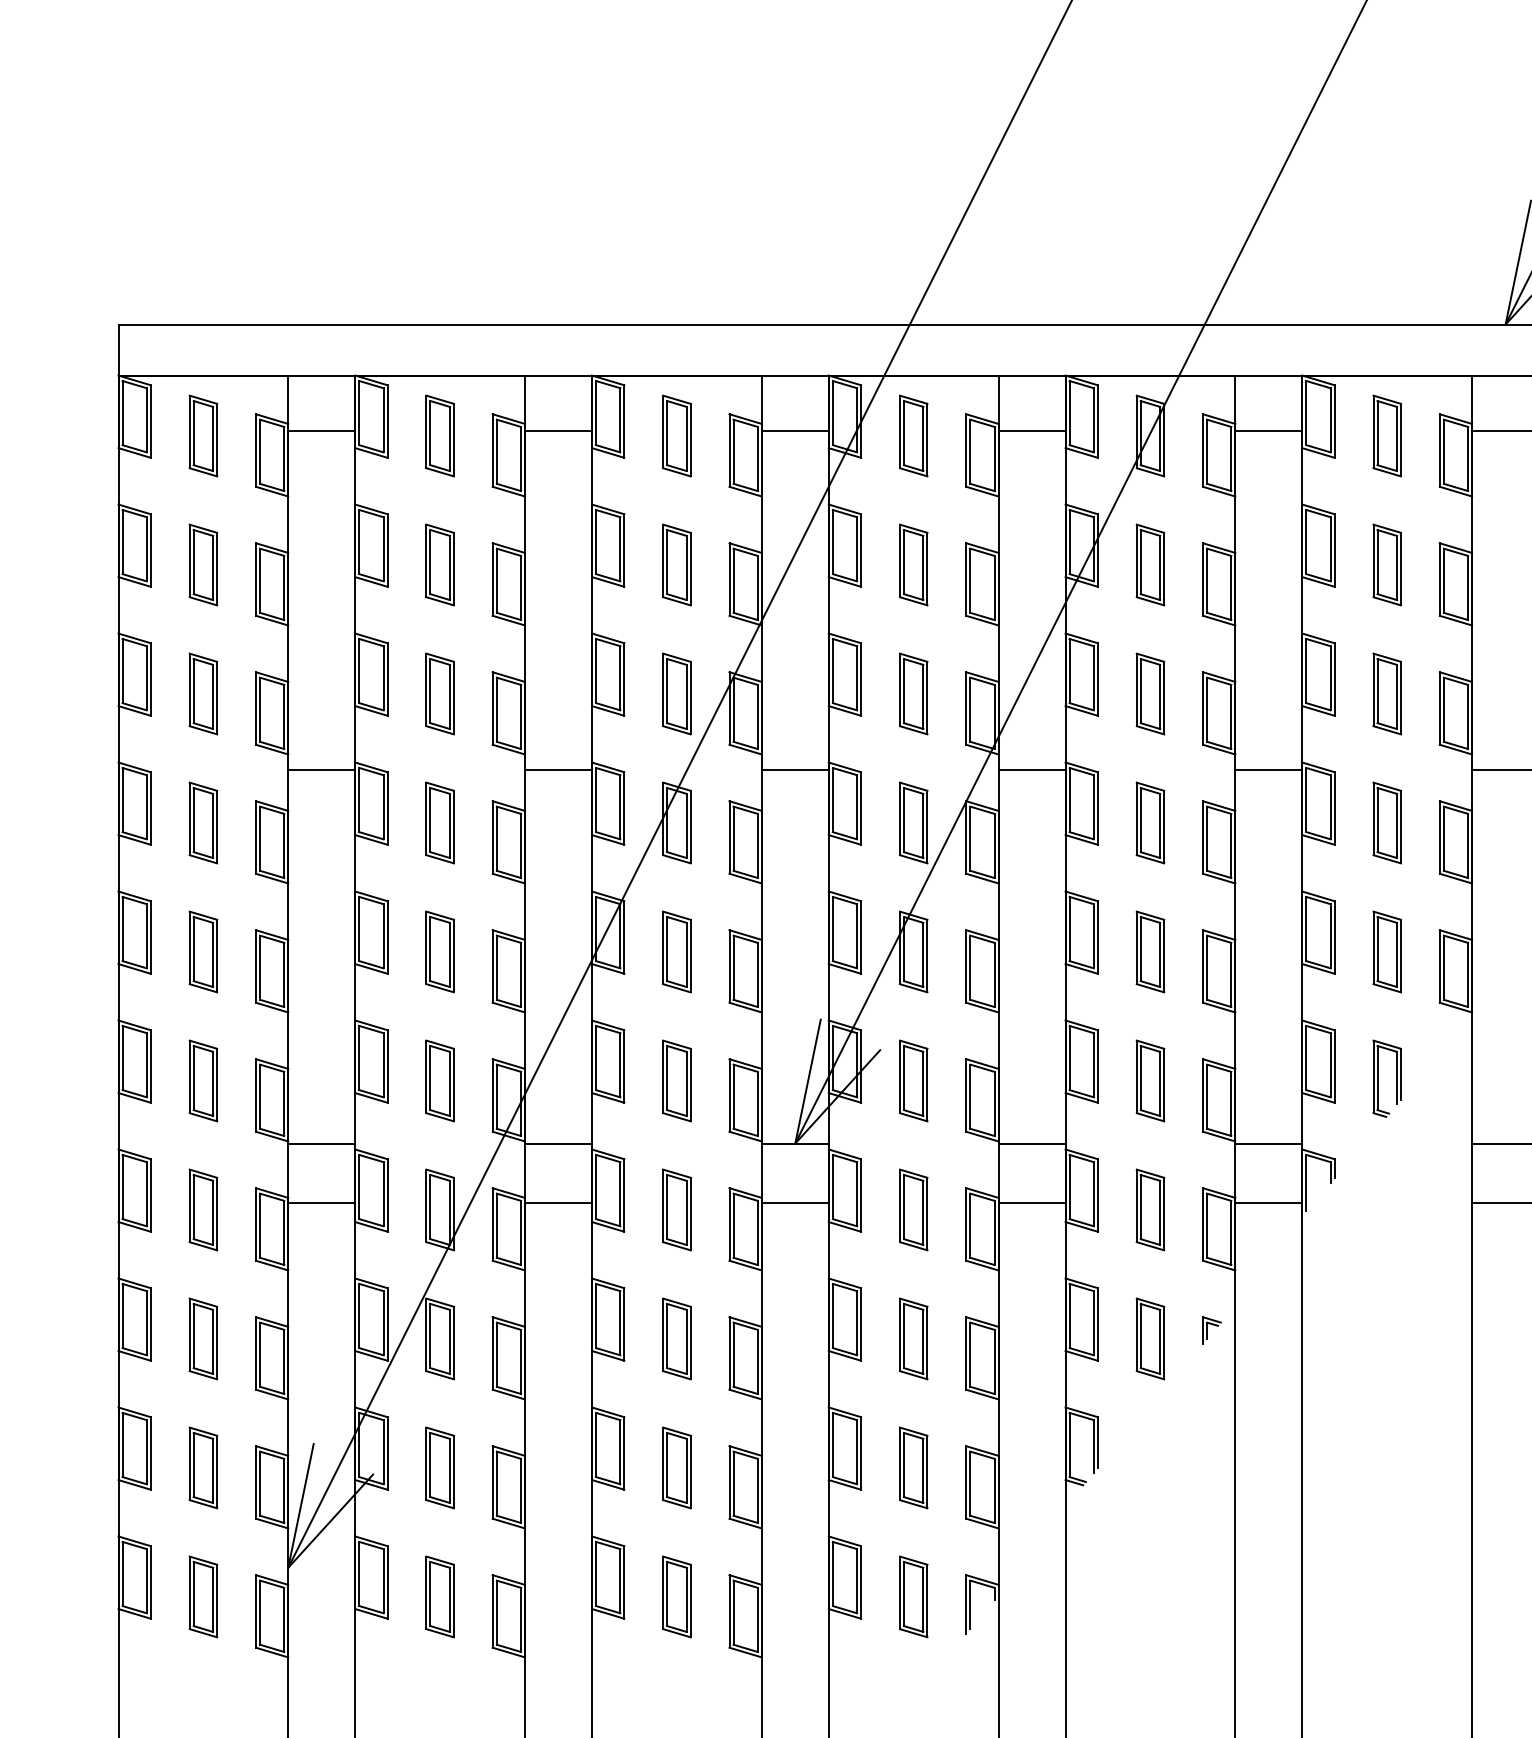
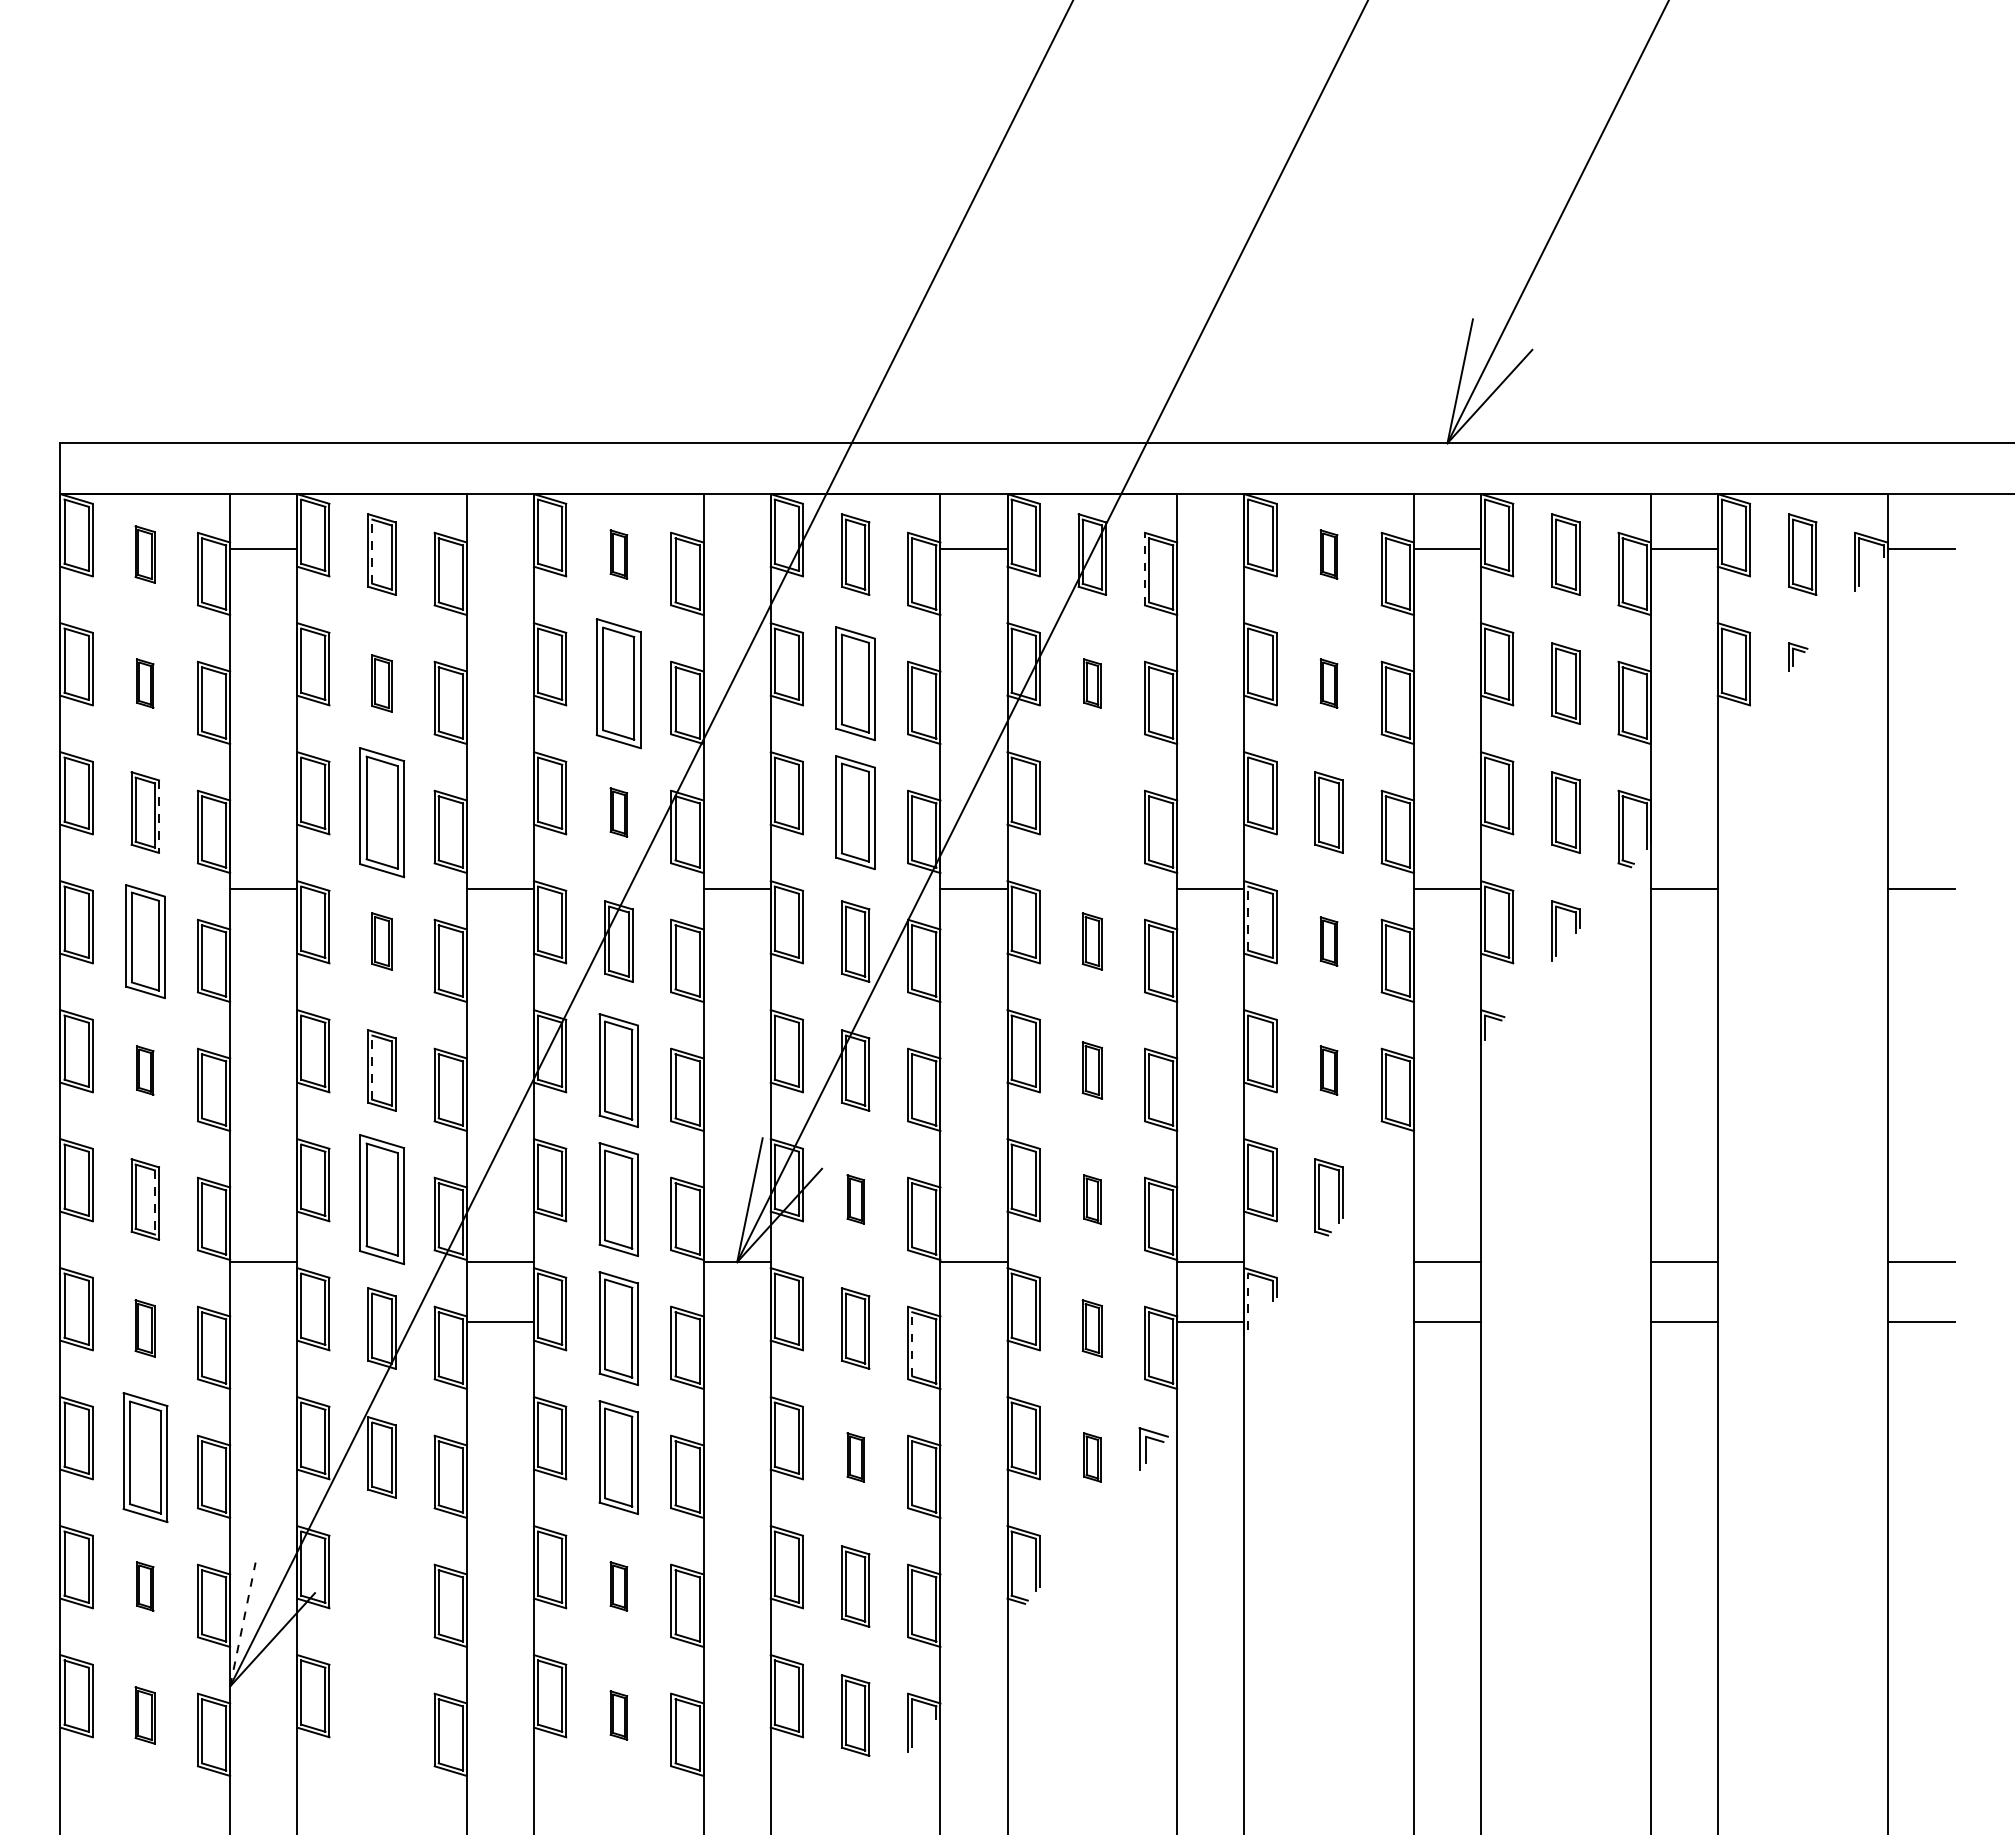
line: (557, 430) -> (499, 549), removed
line: (794, 430) -> (736, 549), removed
line: (1268, 430) -> (1210, 549), removed
line: (430, 432) -> (372, 551), solid -> dashed
part: (202, 435) -> (144, 554), size x0.7
part: (676, 435) -> (618, 554), size x0.6
part: (1386, 435) -> (1328, 554), size x0.6
line: (1202, 449) -> (1144, 568), solid -> dashed
part: (202, 564) -> (144, 683), size x0.6
part: (439, 564) -> (381, 683), size x0.7
part: (676, 564) -> (618, 683), size x1.6
part: (913, 564) -> (855, 683), size x1.4
part: (1150, 564) -> (1092, 683), size x0.6
part: (1386, 564) -> (1328, 683), size x0.6
part: (439, 693) -> (381, 812), size x1.6
part: (676, 693) -> (618, 812), size x0.6
part: (913, 693) -> (855, 812), size x1.4
part: (1150, 693) -> (1092, 812), removed
line: (217, 698) -> (159, 817), solid -> dashed
line: (1306, 799) -> (1248, 918), solid -> dashed
part: (202, 822) -> (144, 941), size x1.4
part: (439, 822) -> (381, 941), size x0.7
part: (1150, 822) -> (1092, 941), size x0.7
part: (1386, 822) -> (1328, 941), size x0.6
line: (430, 948) -> (372, 1067), solid -> dashed
part: (202, 951) -> (144, 1070), size x0.6
part: (676, 951) -> (618, 1070), size x1.4
part: (1150, 951) -> (1092, 1070), size x0.7
part: (1386, 951) -> (1328, 1070), size x0.6
part: (439, 1080) -> (381, 1199), size x1.6
part: (676, 1080) -> (618, 1199), size x1.4
part: (913, 1080) -> (855, 1199), size x0.6
part: (1150, 1080) -> (1092, 1199), size x0.6
line: (212, 1083) -> (154, 1202), solid -> dashed
line: (1306, 1182) -> (1248, 1301), solid -> dashed
line: (321, 1202) -> (263, 1321), removed
line: (794, 1202) -> (736, 1321), removed
line: (1031, 1202) -> (973, 1321), removed
part: (202, 1209) -> (144, 1328), size x0.7
part: (676, 1209) -> (618, 1328), size x1.4
part: (1150, 1209) -> (1092, 1328), size x0.7
line: (970, 1224) -> (912, 1343), solid -> dashed
part: (1211, 1329) -> (1153, 1448), size x1.6
part: (202, 1338) -> (144, 1457), size x1.6
part: (676, 1338) -> (618, 1457), size x1.4
part: (913, 1338) -> (855, 1457), size x0.6
part: (1150, 1338) -> (1092, 1457), size x0.6
part: (202, 1467) -> (144, 1586), size x0.6
part: (439, 1467) -> (381, 1586), removed
part: (676, 1467) -> (618, 1586), size x0.6
line: (301, 1505) -> (243, 1624), solid -> dashed
part: (202, 1596) -> (144, 1715), size x0.7
part: (439, 1596) -> (381, 1715), removed
part: (676, 1596) -> (618, 1715), size x0.6

